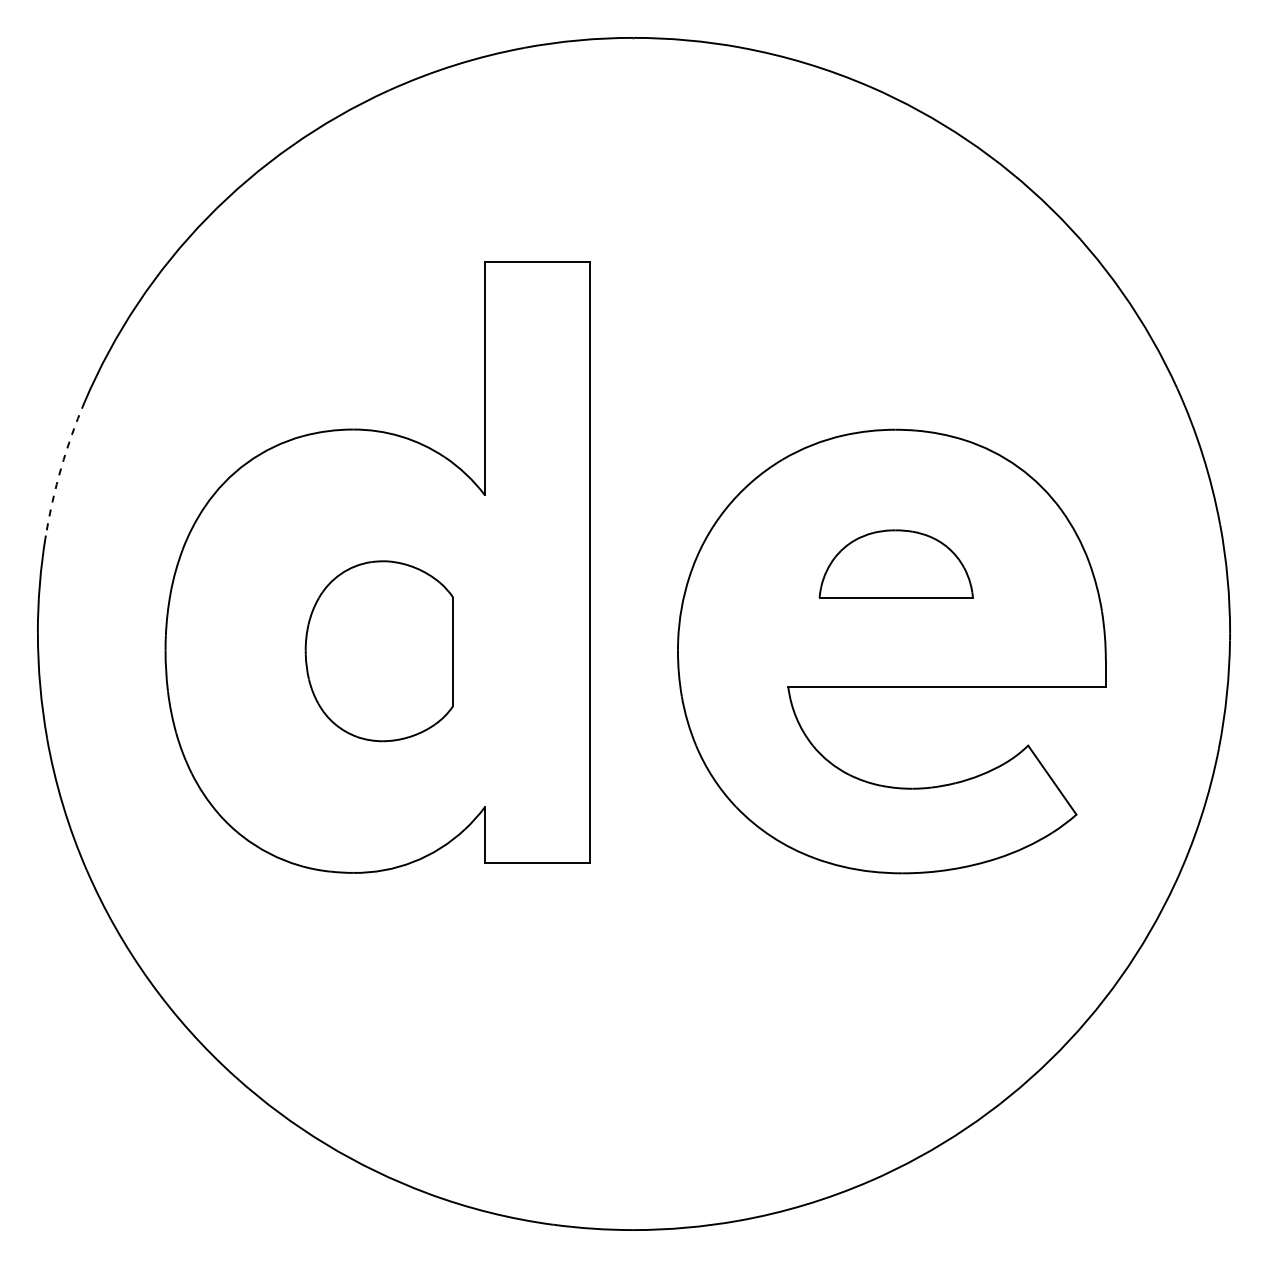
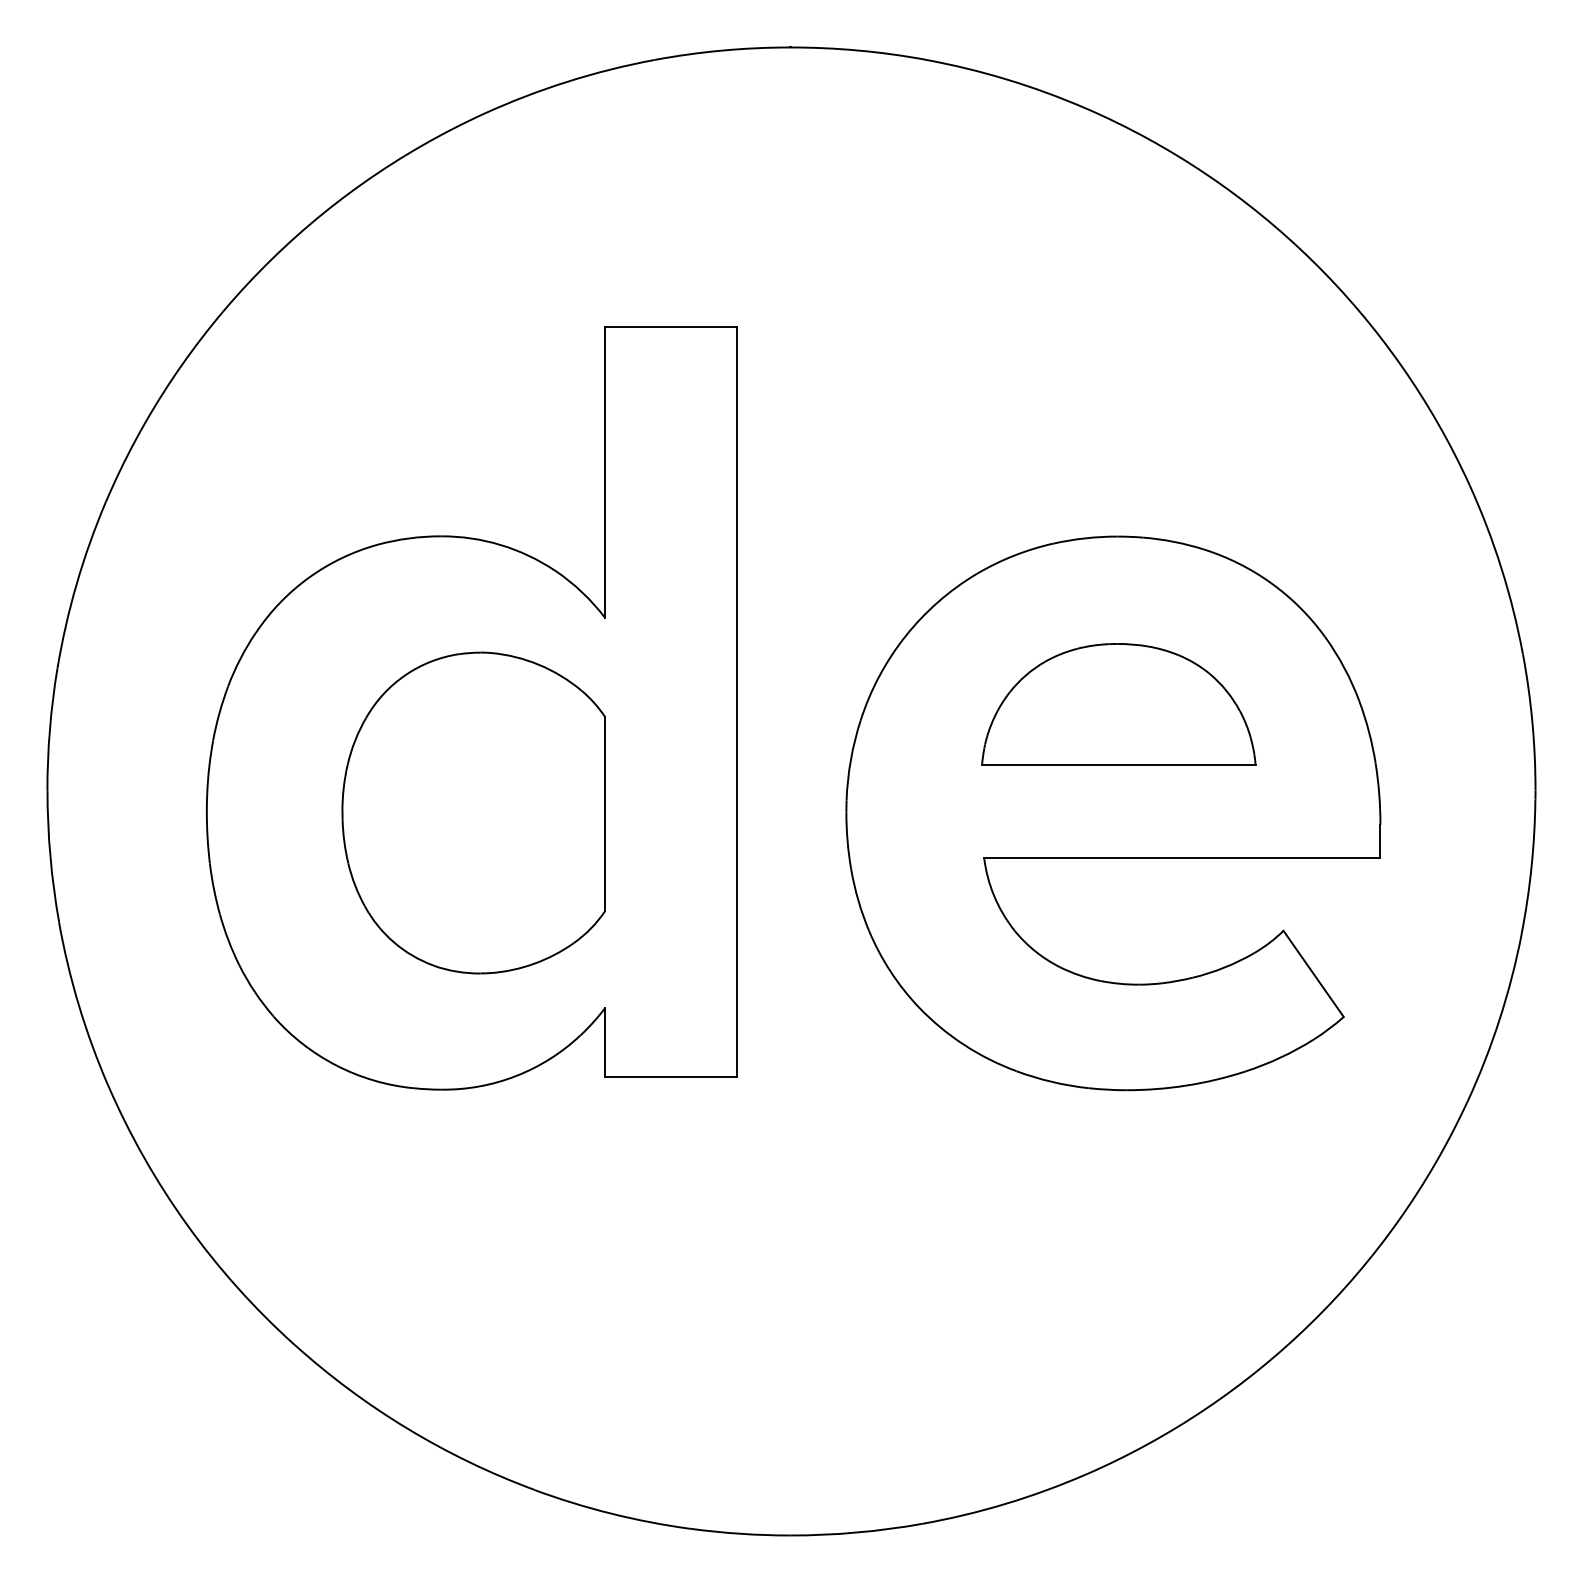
arc: (61, 467) -> (76, 583), dashed -> solid
part: (895, 564) -> (1118, 704), size x1.43
part: (379, 650) -> (473, 812), size x1.43

